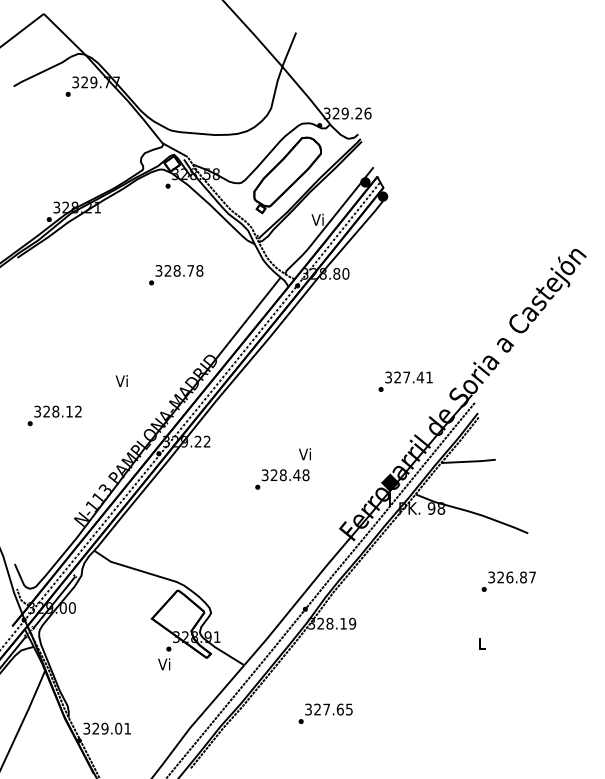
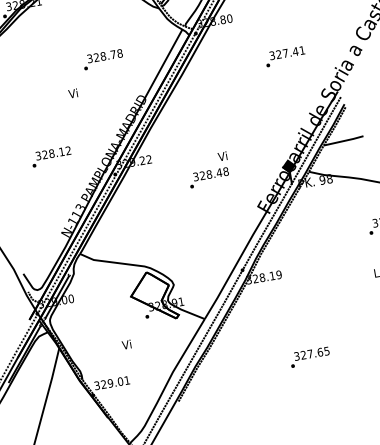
text: (176, 275) -> (103, 59), moved
text: (121, 380) -> (72, 93), moved
text: (405, 381) -> (285, 56), moved
text: (54, 415) -> (51, 156), moved
text: (164, 664) -> (126, 344), moved
text: (325, 713) -> (309, 357), moved

